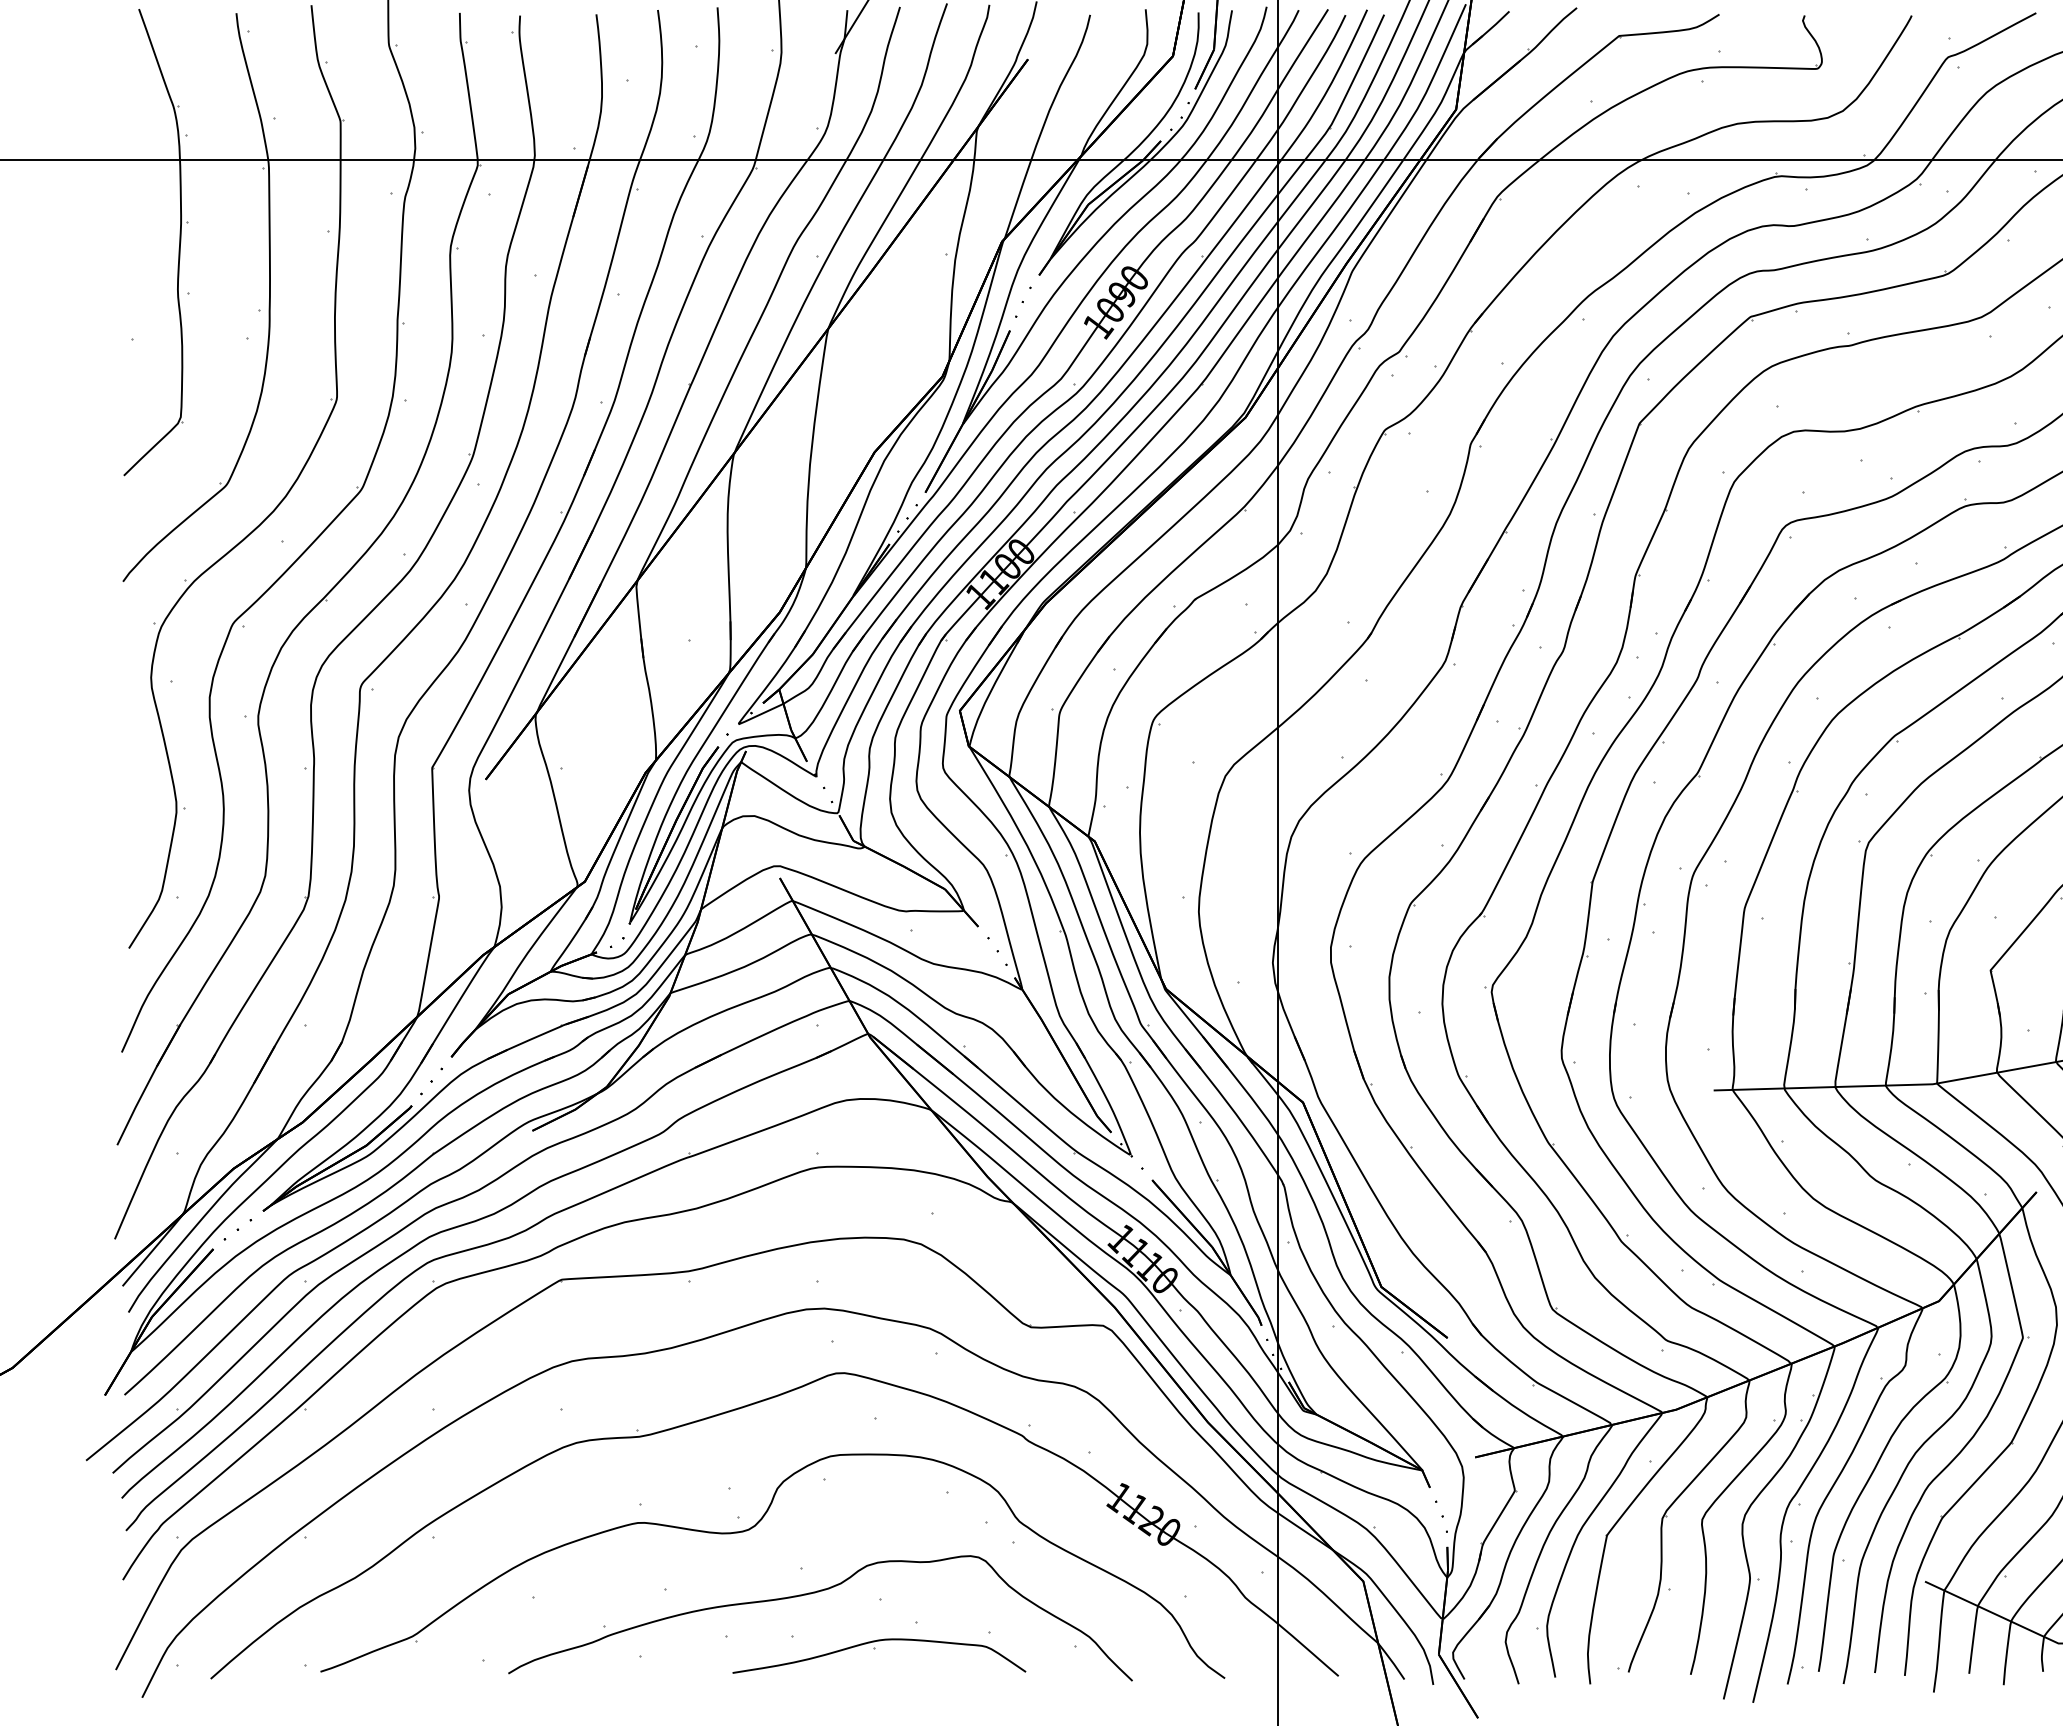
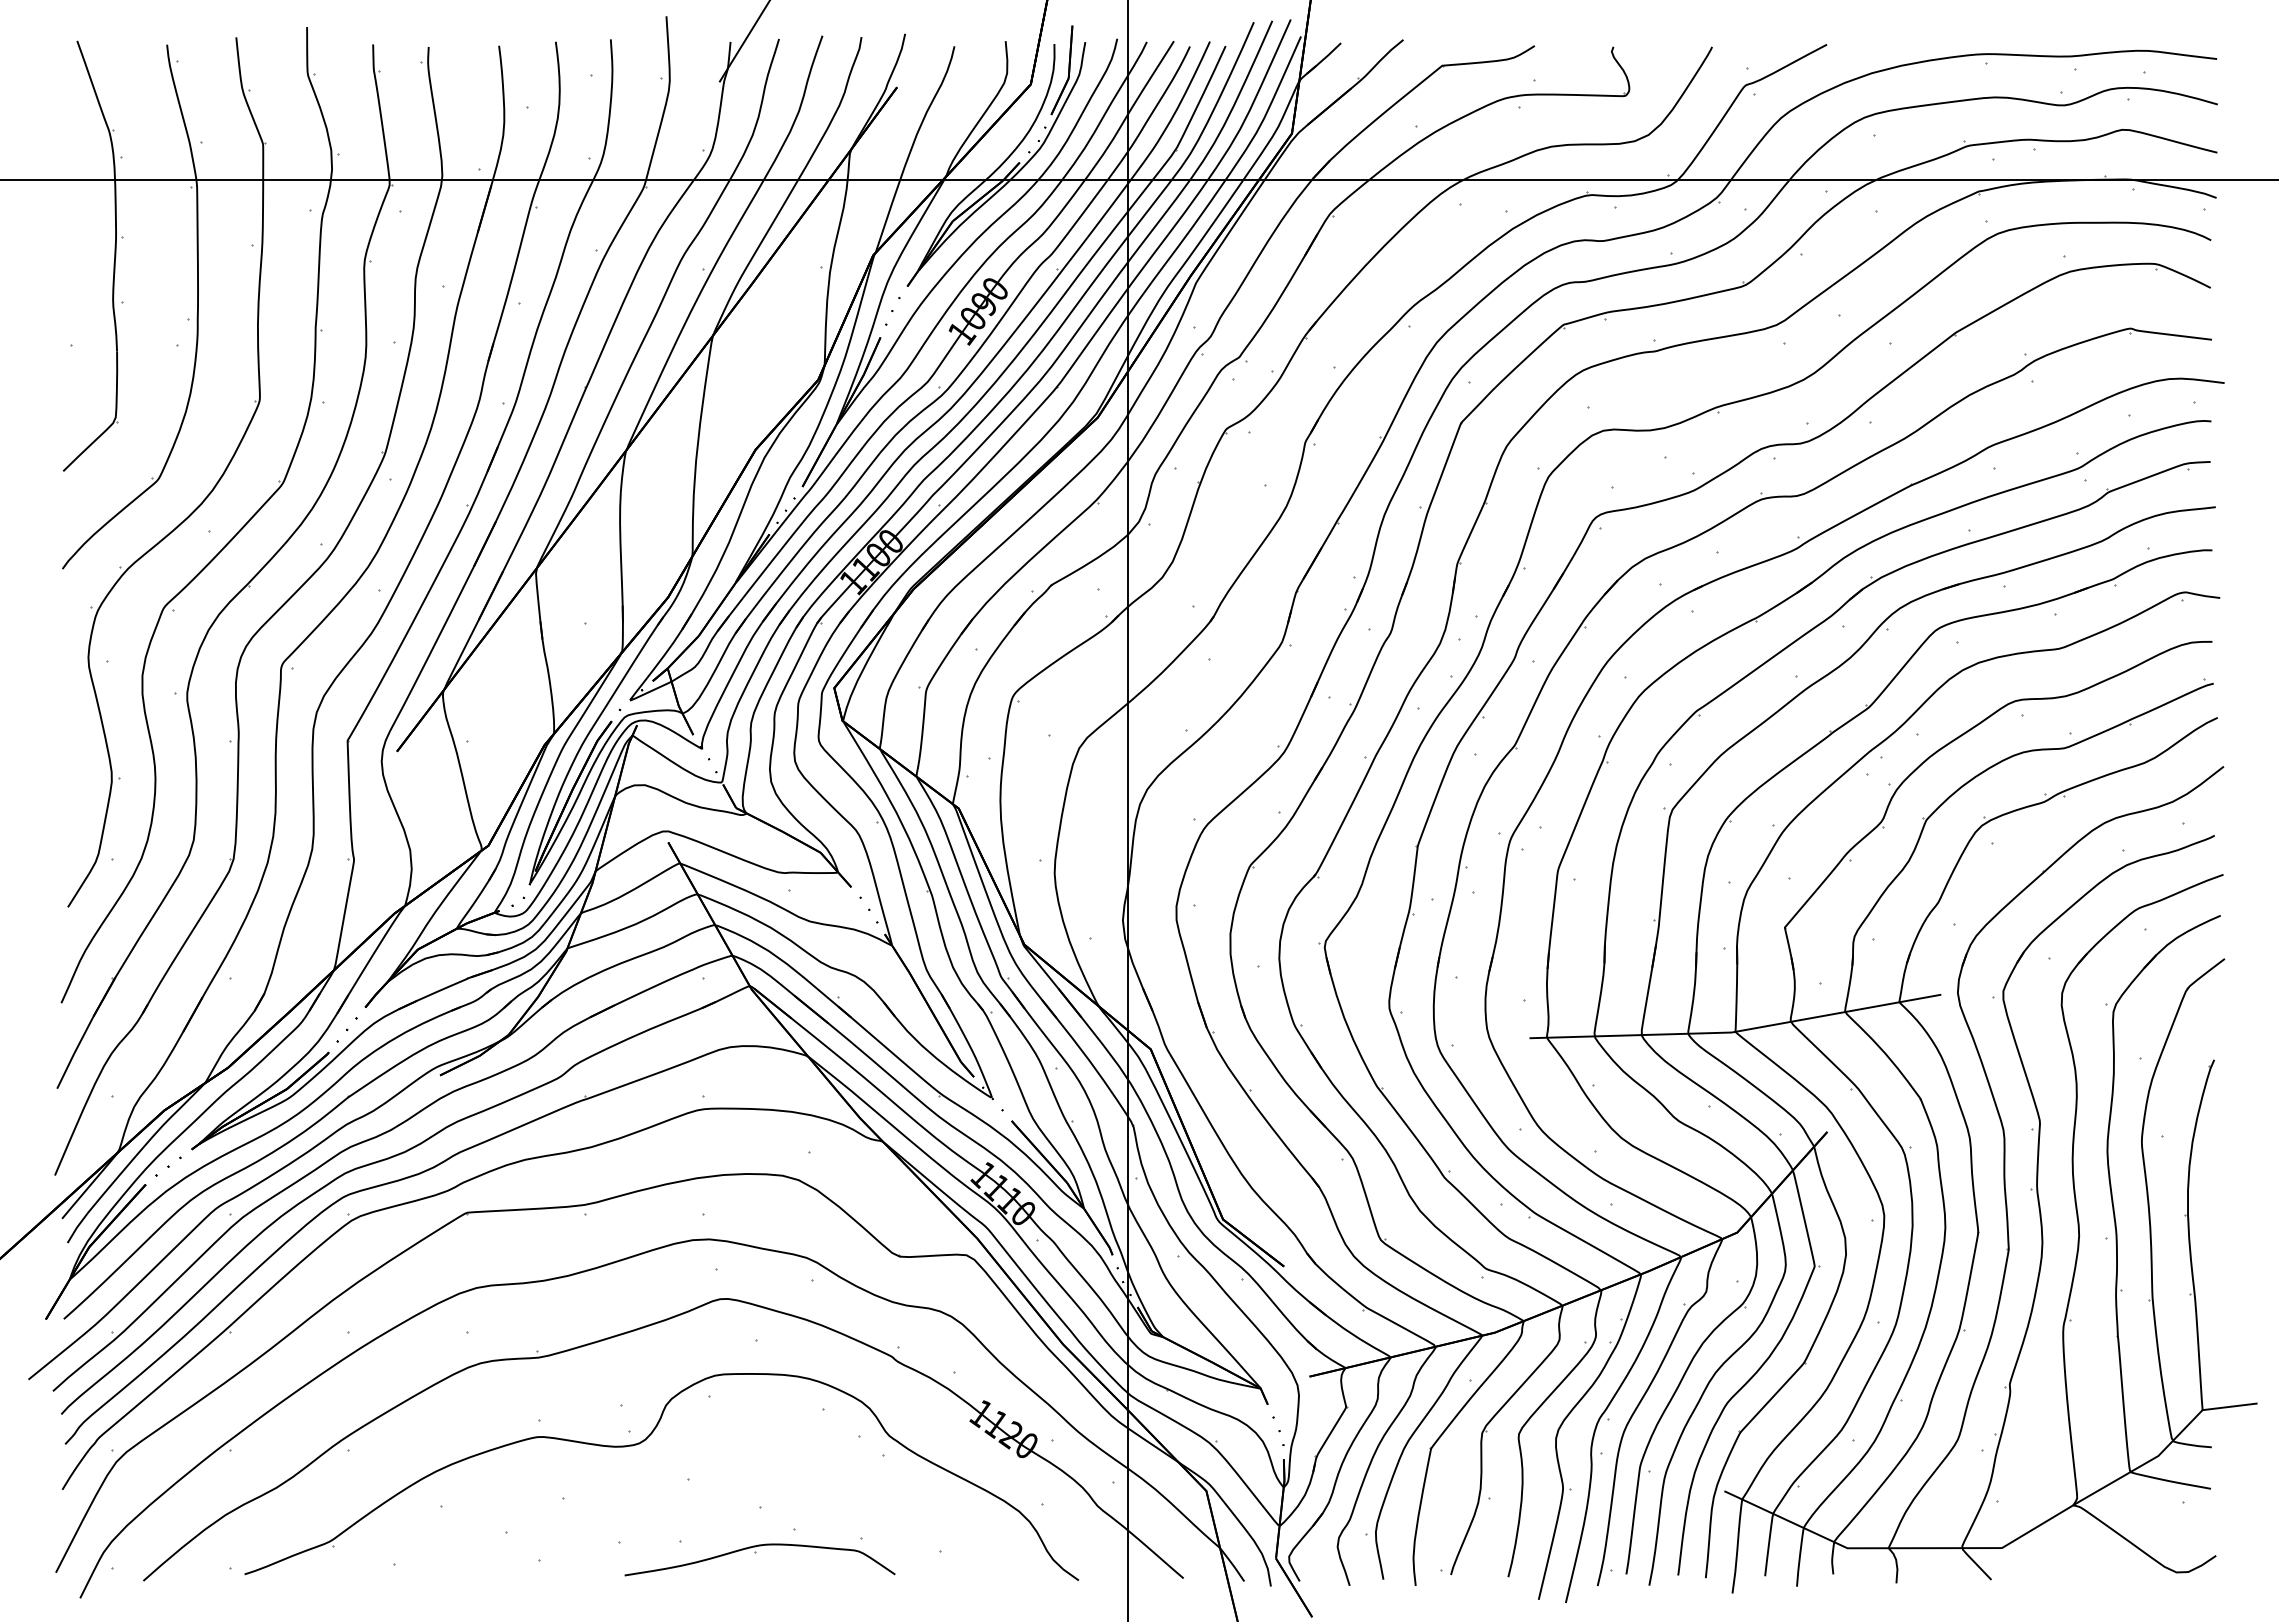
curve: (814, 1593) -> (700, 1502), removed

